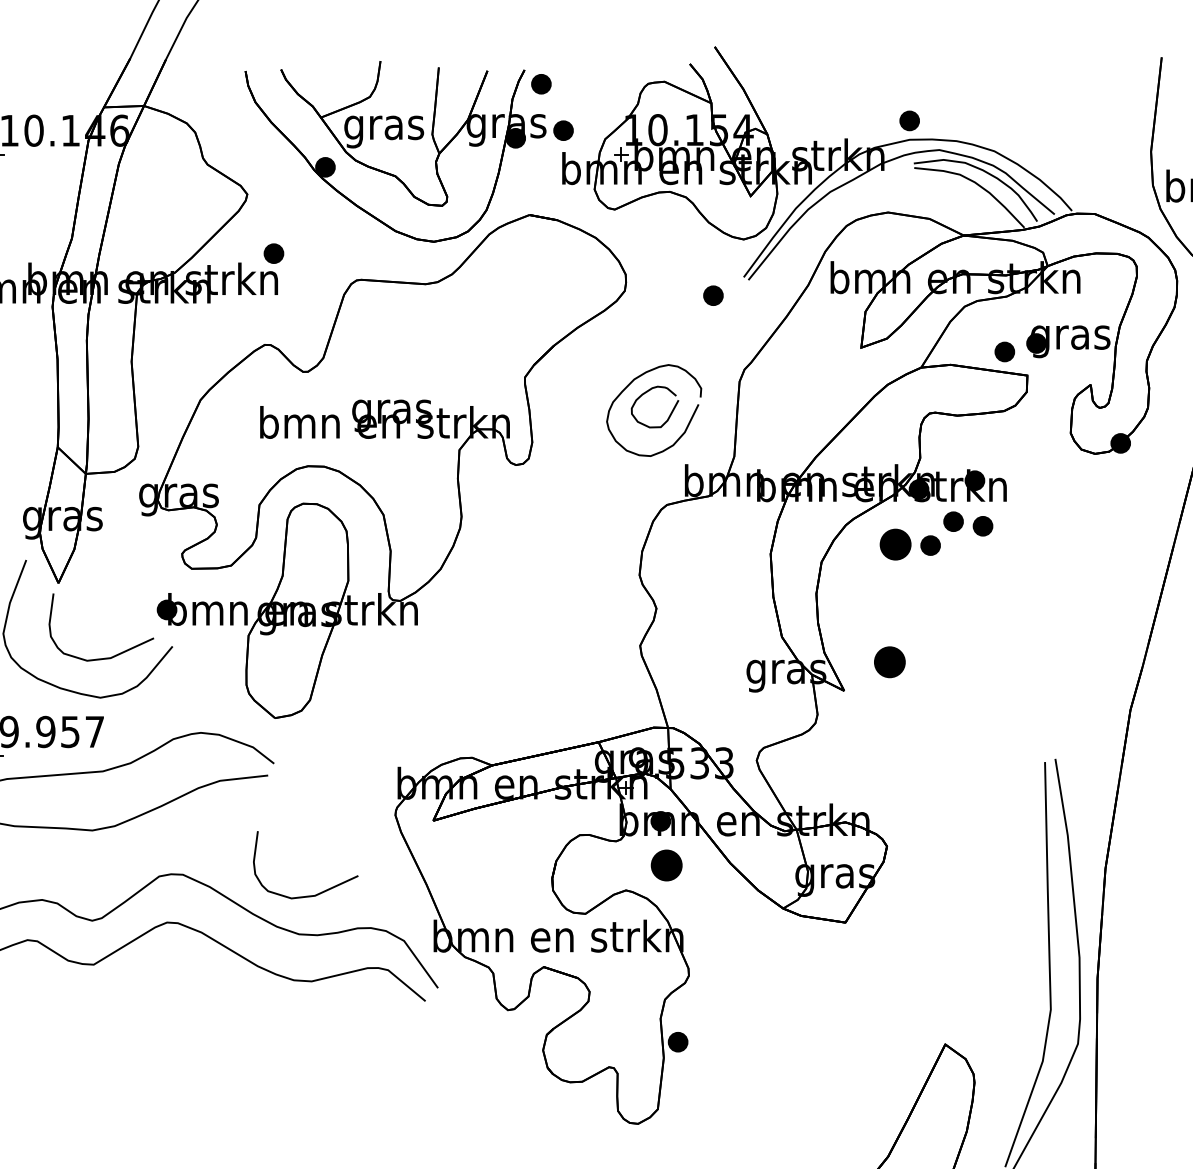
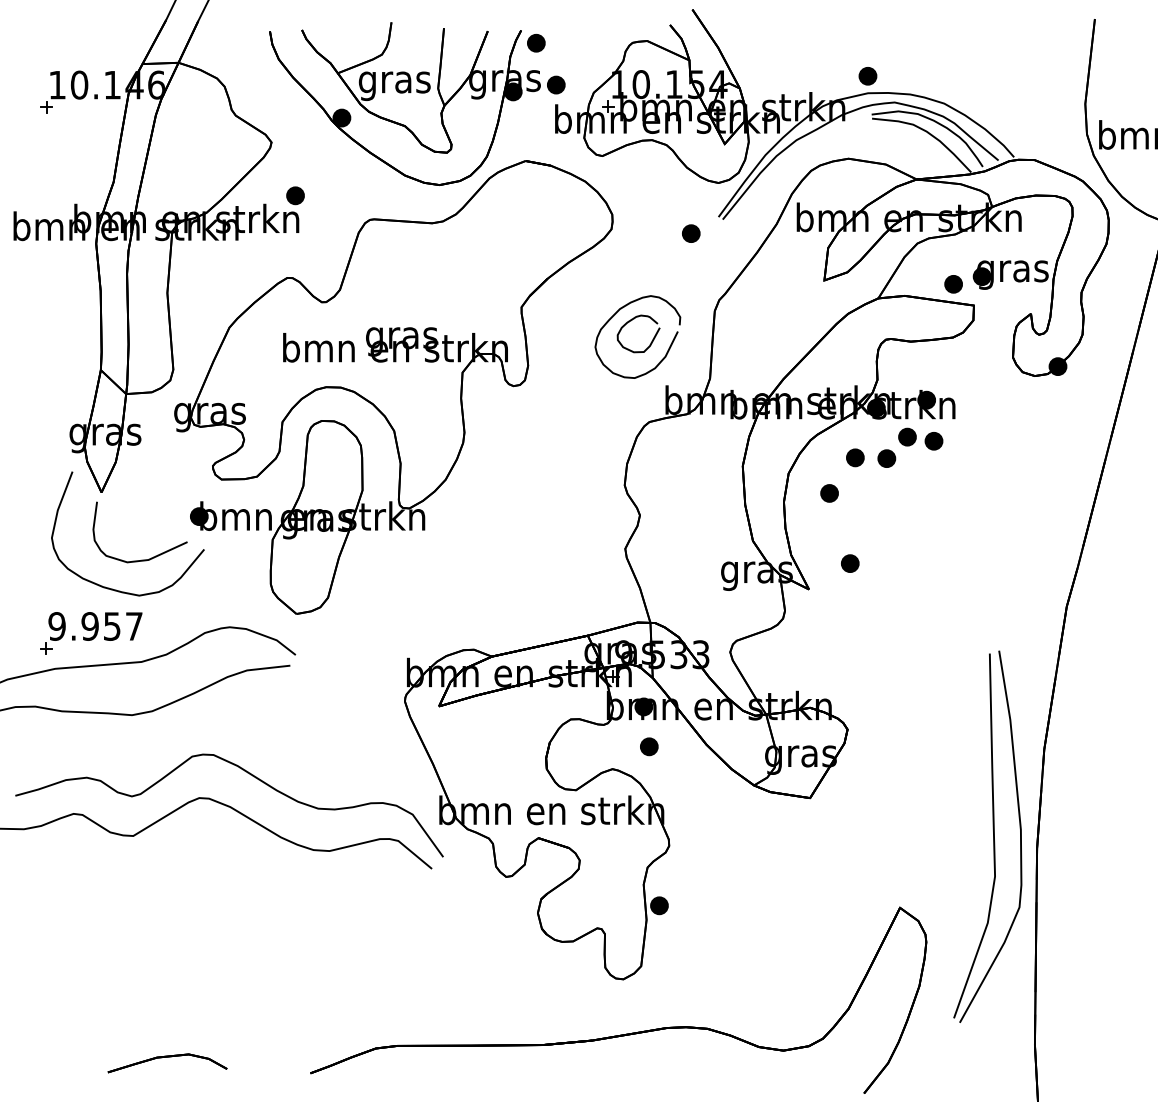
part: (895, 544) -> (855, 457), size x0.62
part: (866, 584) -> (829, 493), added
part: (890, 662) -> (850, 563), size x0.62
part: (667, 865) -> (649, 746), size x0.62
curve: (307, 895) -> (325, 773), removed

